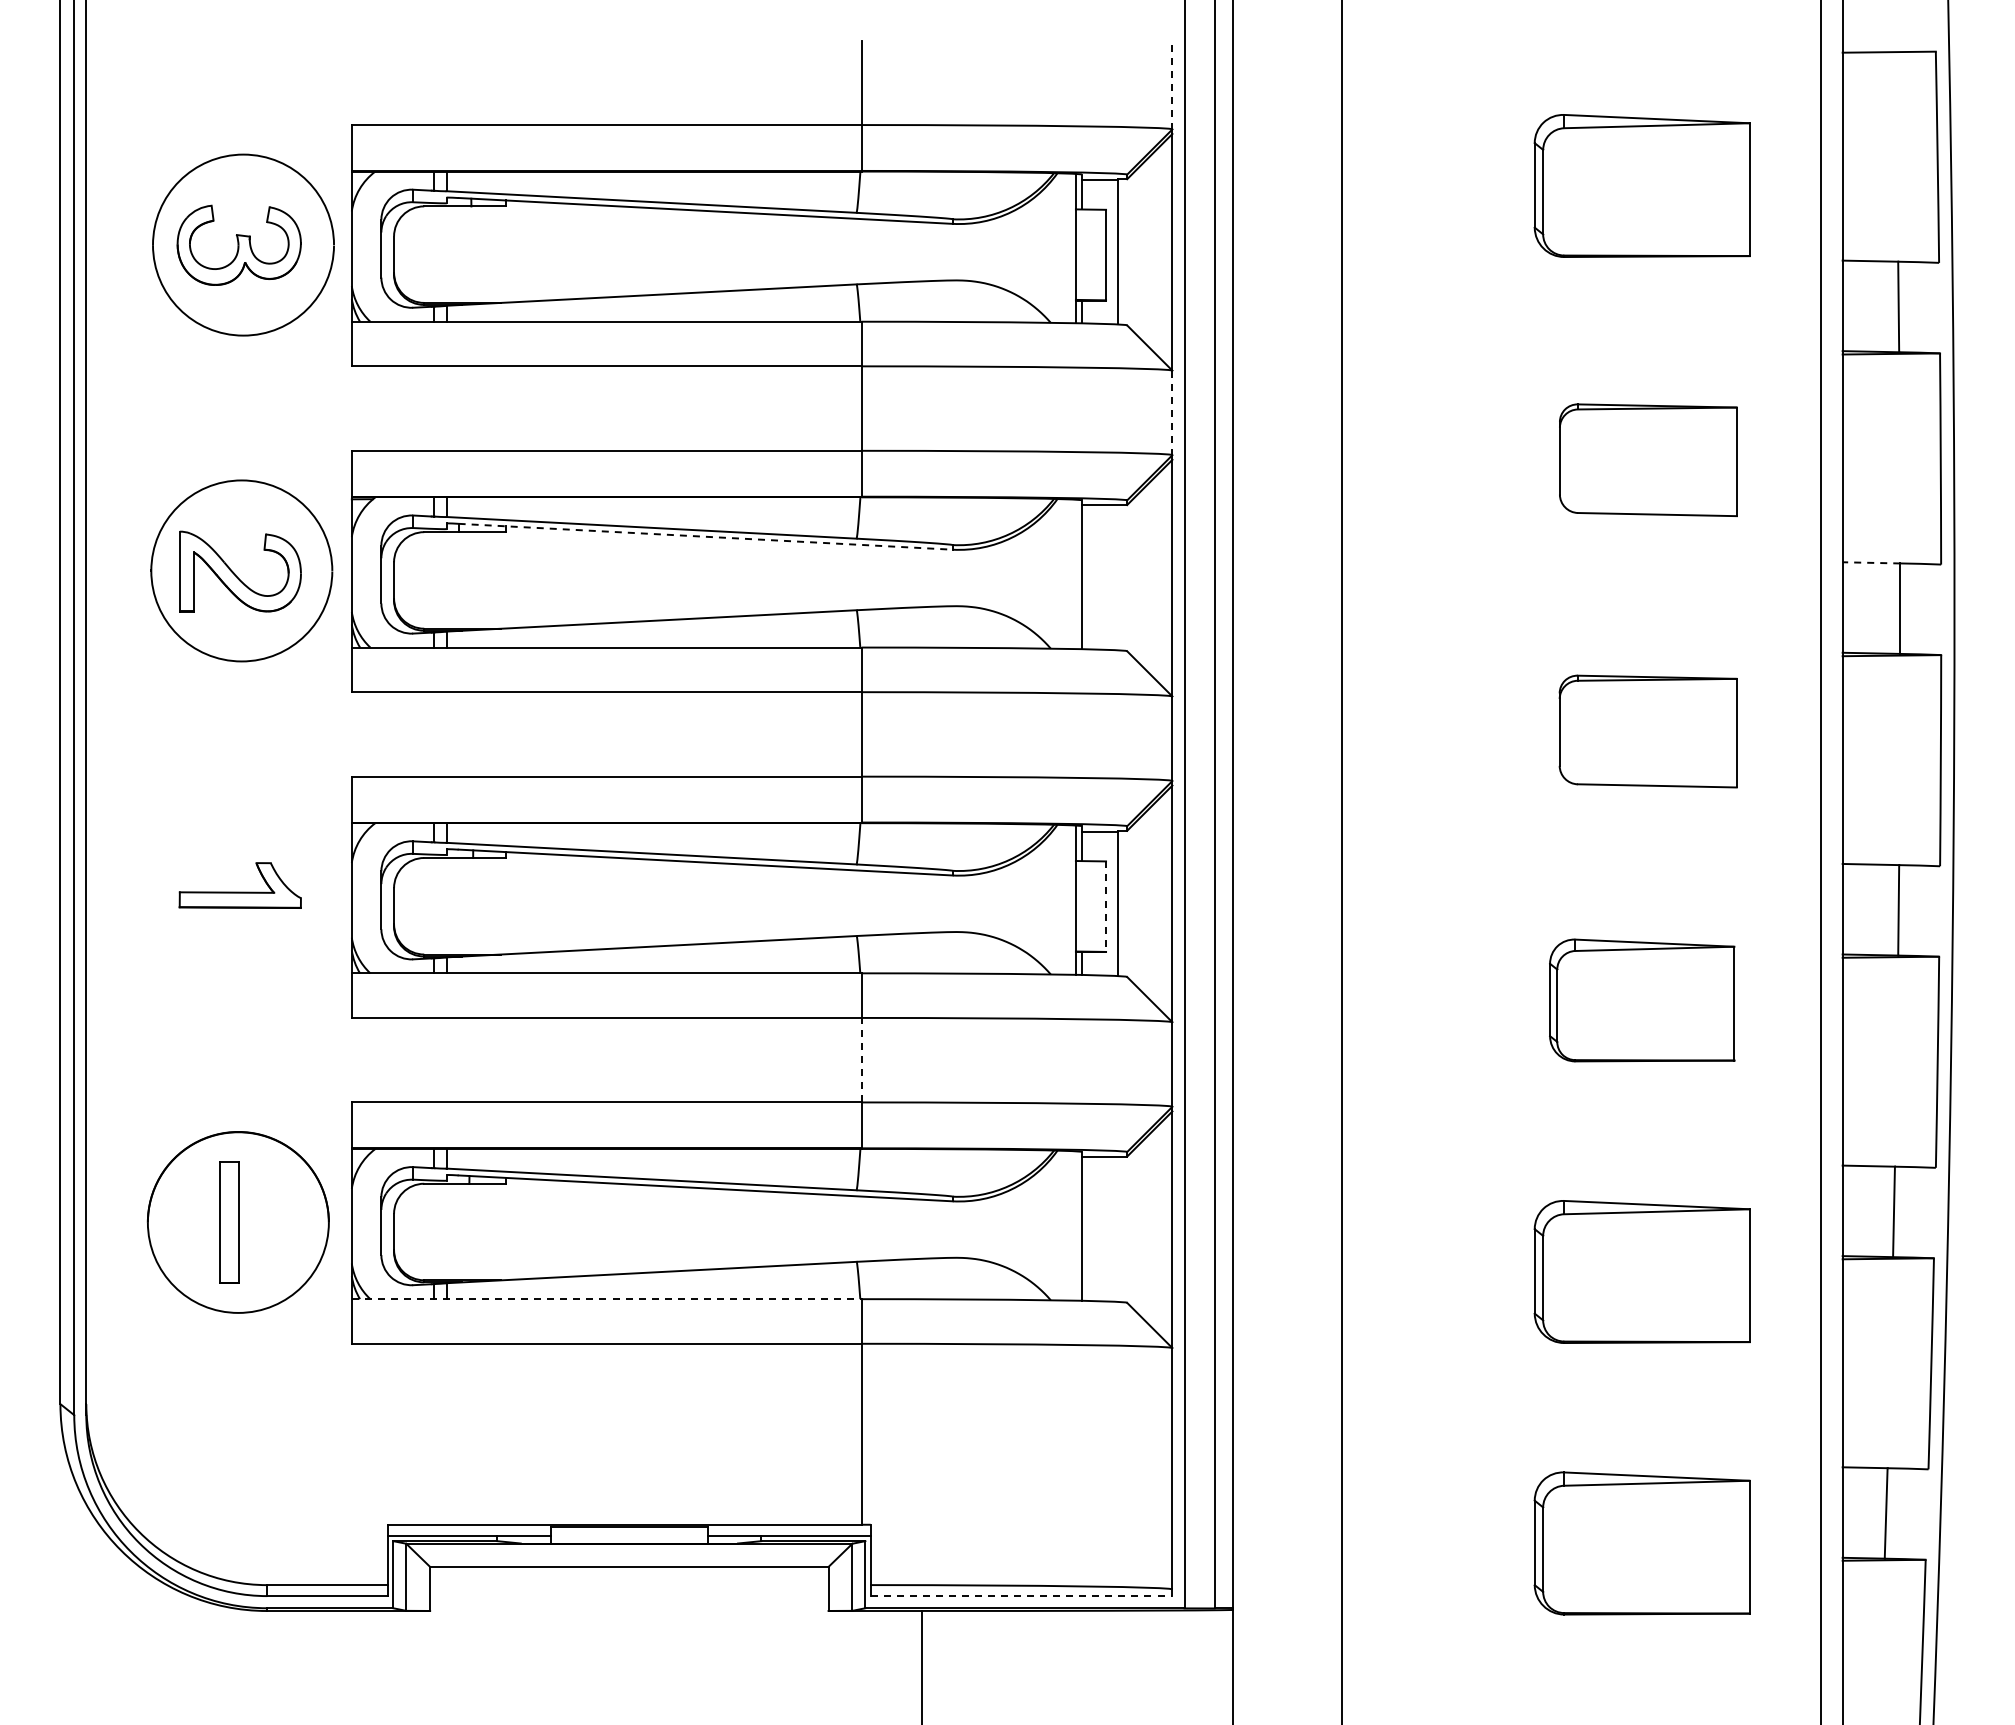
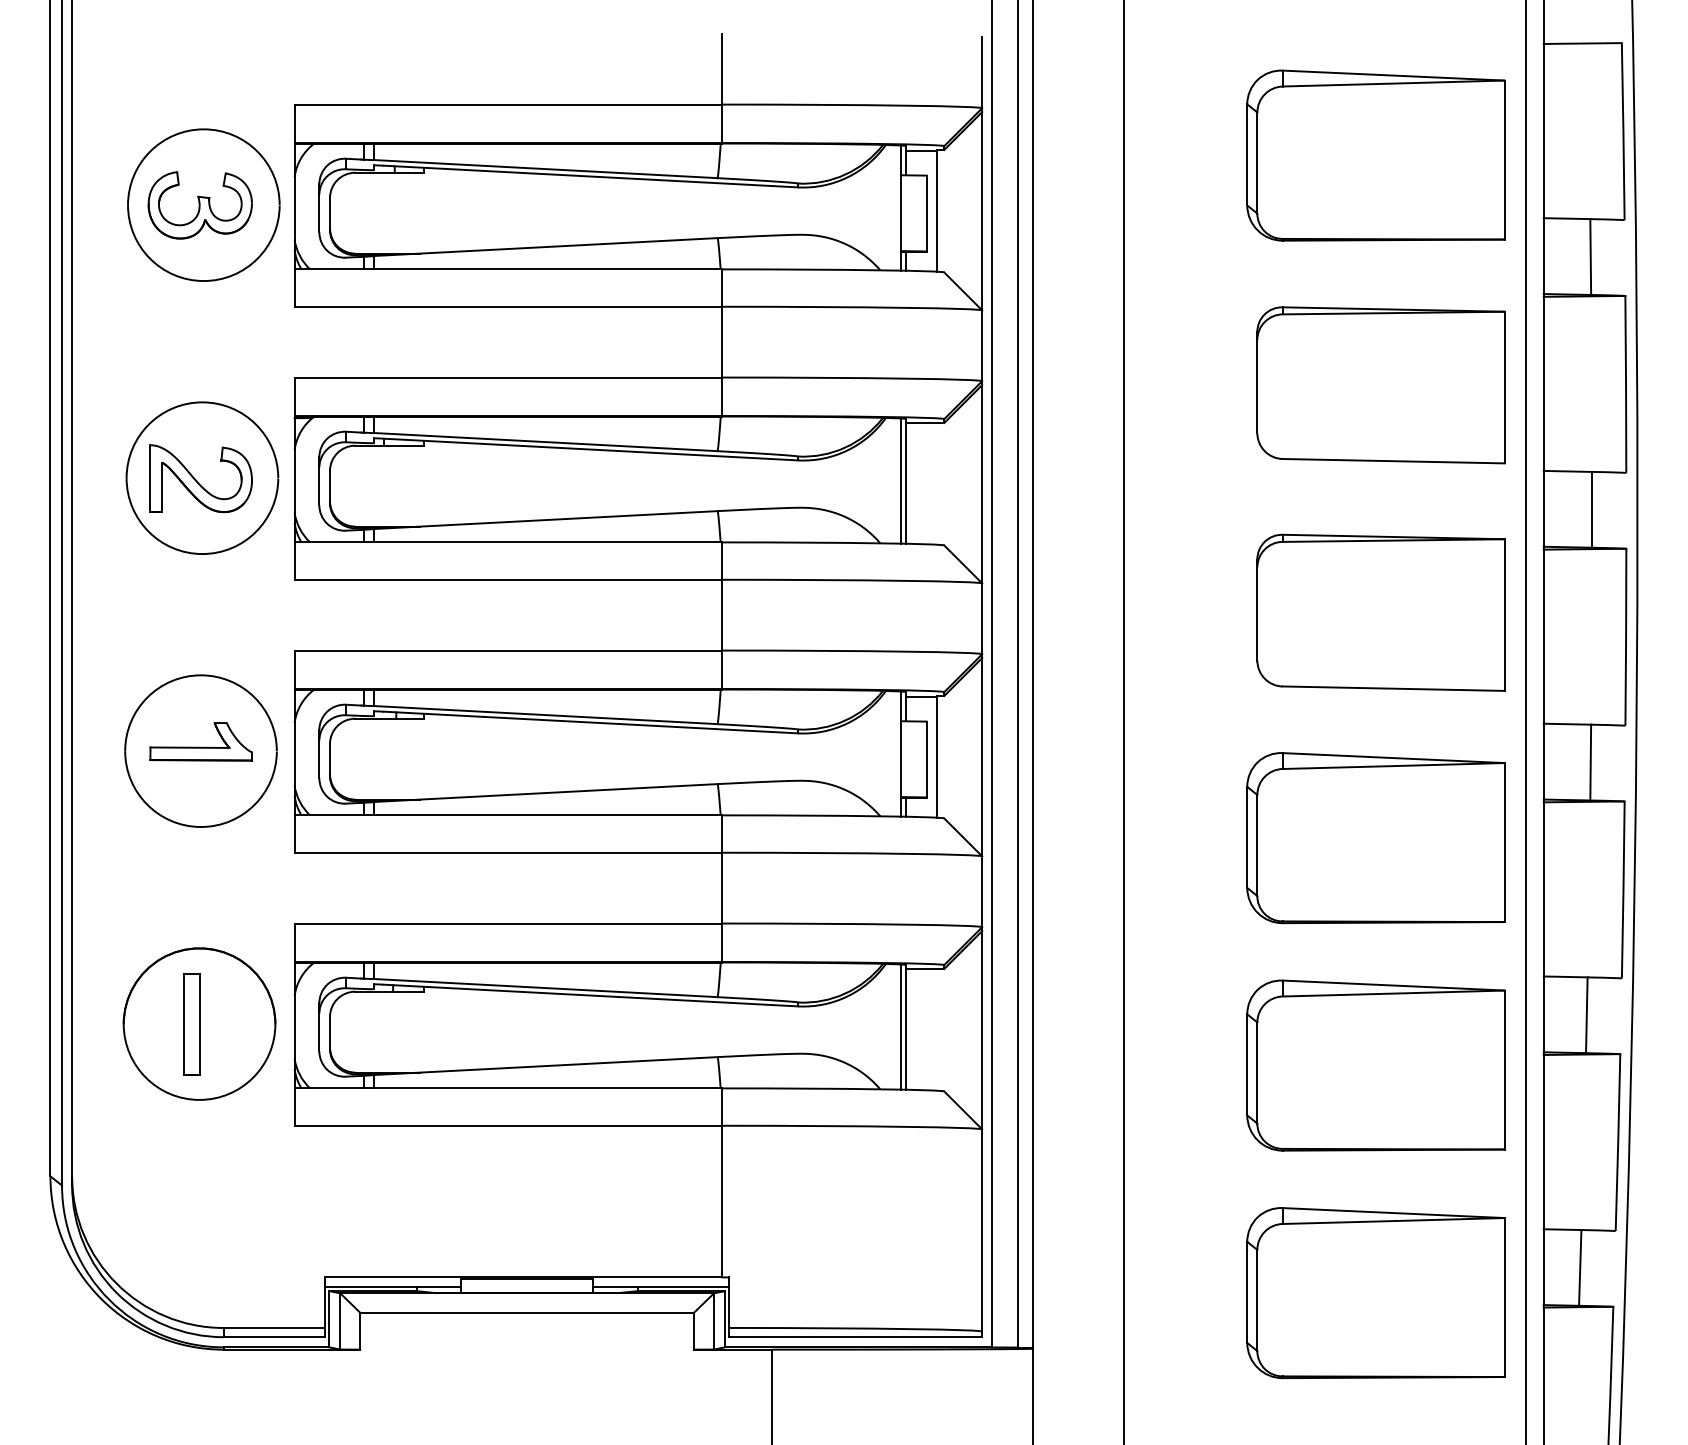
line: (1172, 87) -> (982, 73), dashed -> solid
part: (1641, 185) -> (1375, 155), size x1.43
line: (1172, 413) -> (982, 346), dashed -> solid
part: (1648, 460) -> (1381, 385), size x1.67
line: (706, 536) -> (591, 449), dashed -> solid
line: (1871, 562) -> (1567, 471), dashed -> solid
line: (1075, 574) -> (900, 481), added
part: (1647, 731) -> (1380, 612), size x1.67
part: (239, 896) -> (200, 750), added
line: (1106, 907) -> (926, 760), dashed -> solid
part: (1641, 1000) -> (1375, 838), size x1.67
line: (861, 1059) -> (721, 887), dashed -> solid
line: (1075, 1225) -> (900, 1026), added
part: (1641, 1271) -> (1375, 1065), size x1.43
line: (606, 1299) -> (508, 1088), dashed -> solid
part: (1641, 1543) -> (1375, 1293), size x1.43
line: (1021, 1596) -> (855, 1337), dashed -> solid

